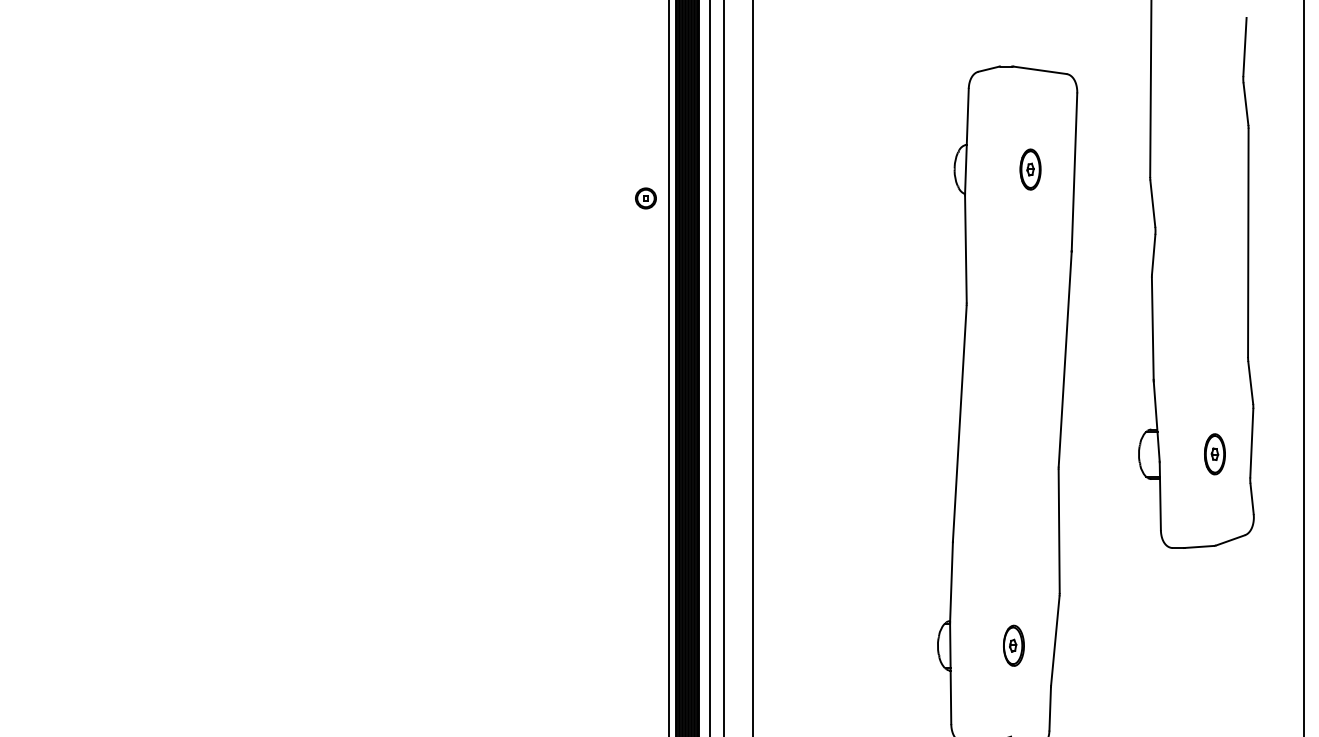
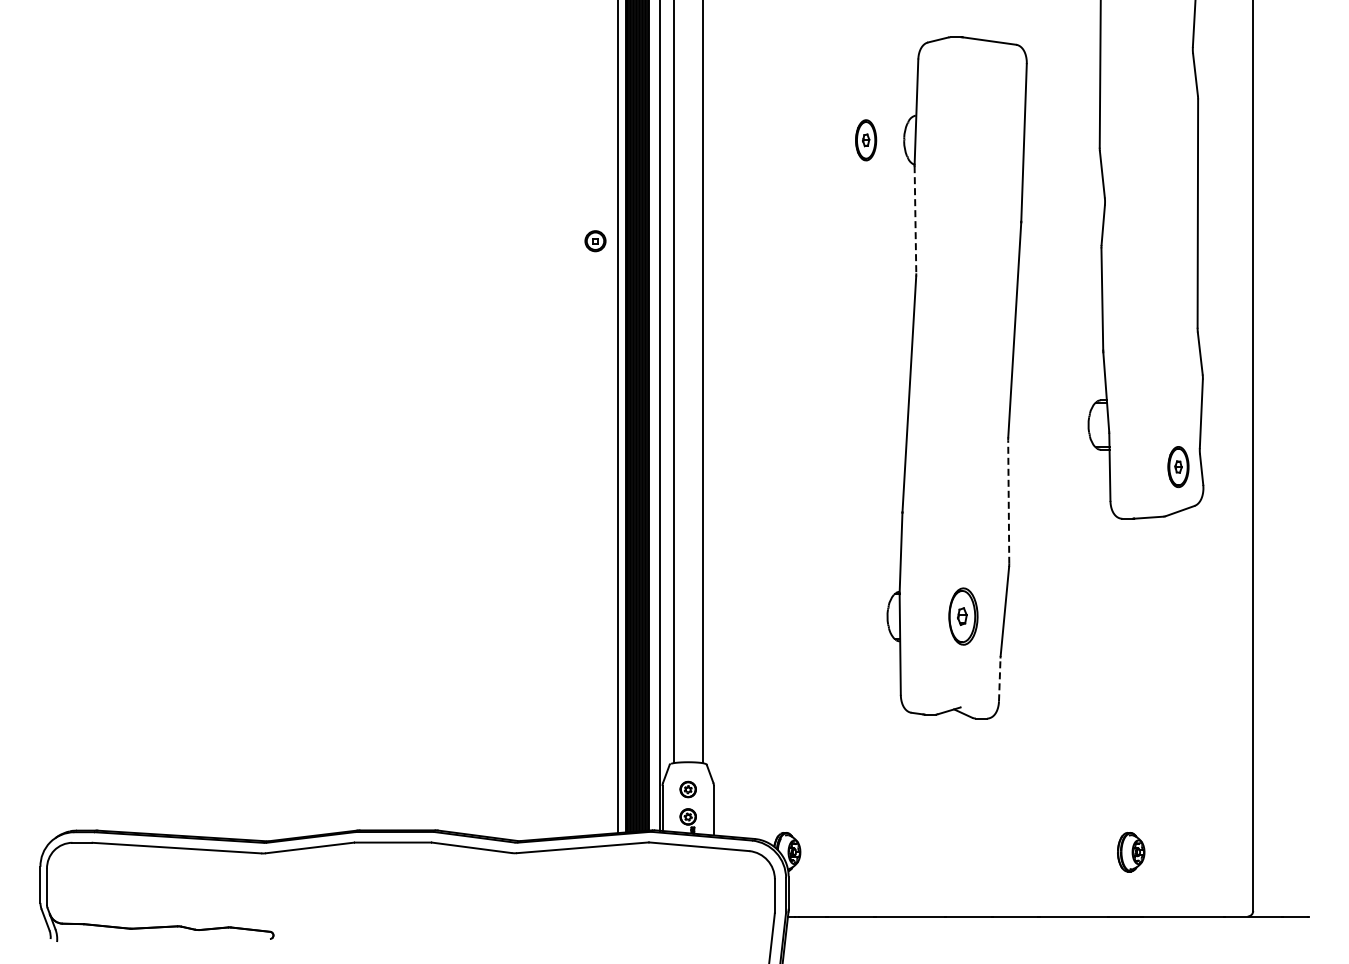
part: (1030, 169) -> (866, 140), moved
part: (645, 198) -> (595, 241), moved
line: (965, 248) -> (915, 219), solid -> dashed
part: (1214, 454) -> (1178, 467), moved
line: (1058, 531) -> (1008, 502), solid -> dashed
part: (1013, 645) -> (963, 616), size x1.4
line: (1049, 708) -> (999, 679), solid -> dashed

